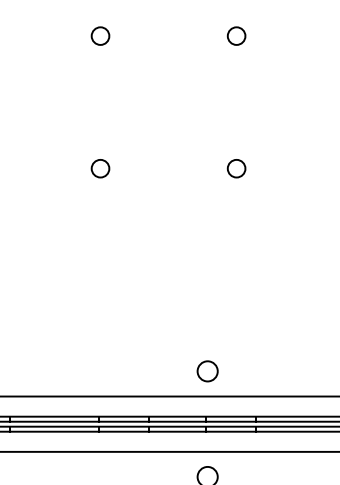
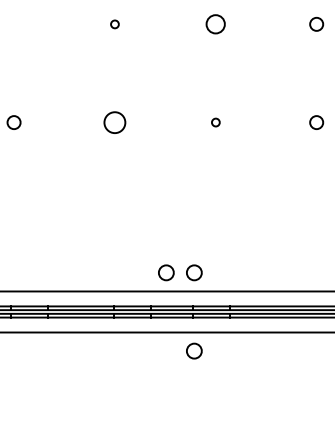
circle: (99, 36) -> (114, 24), size x0.6
circle: (236, 36) -> (215, 24), size x1.4
circle: (99, 168) -> (114, 122), size x1.6
circle: (236, 168) -> (215, 122), size x0.6
circle: (170, 370) -> (166, 272), added

